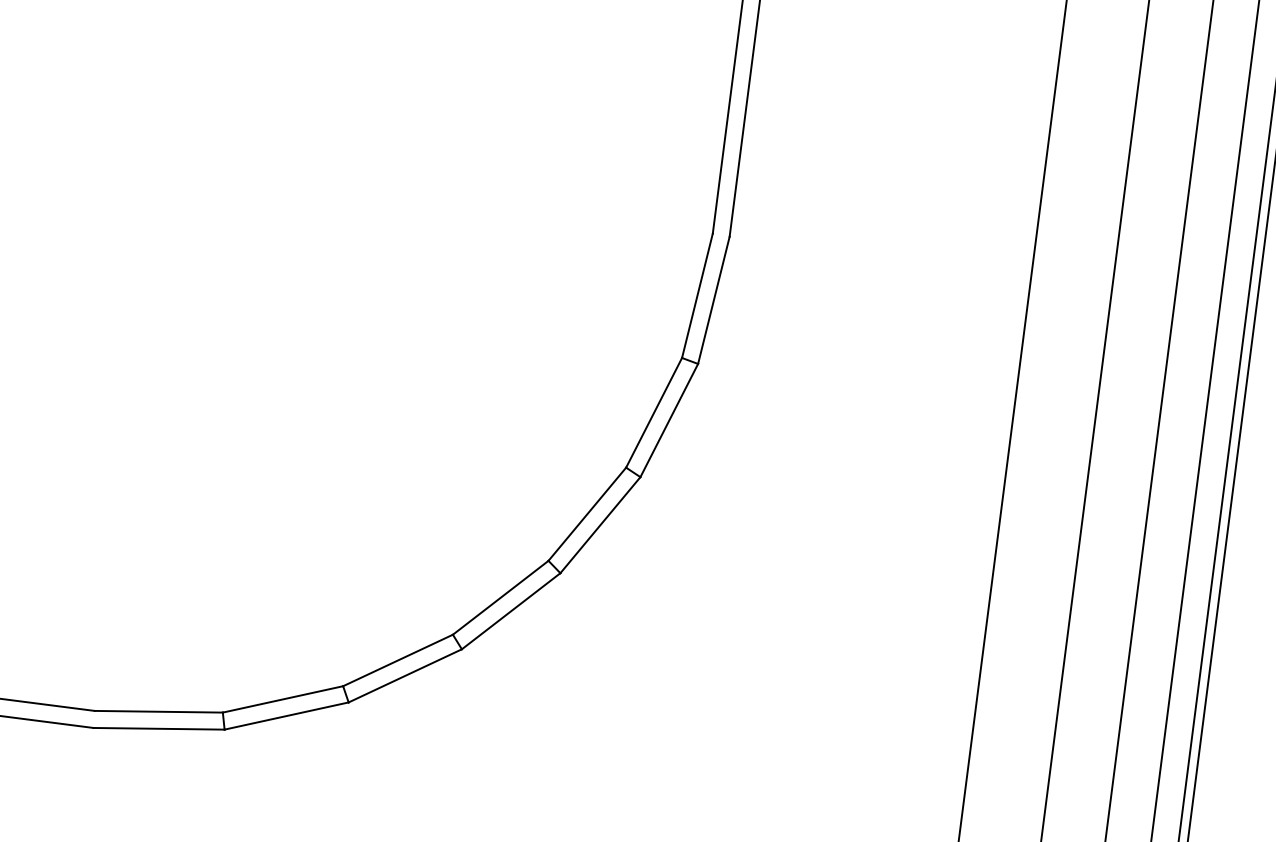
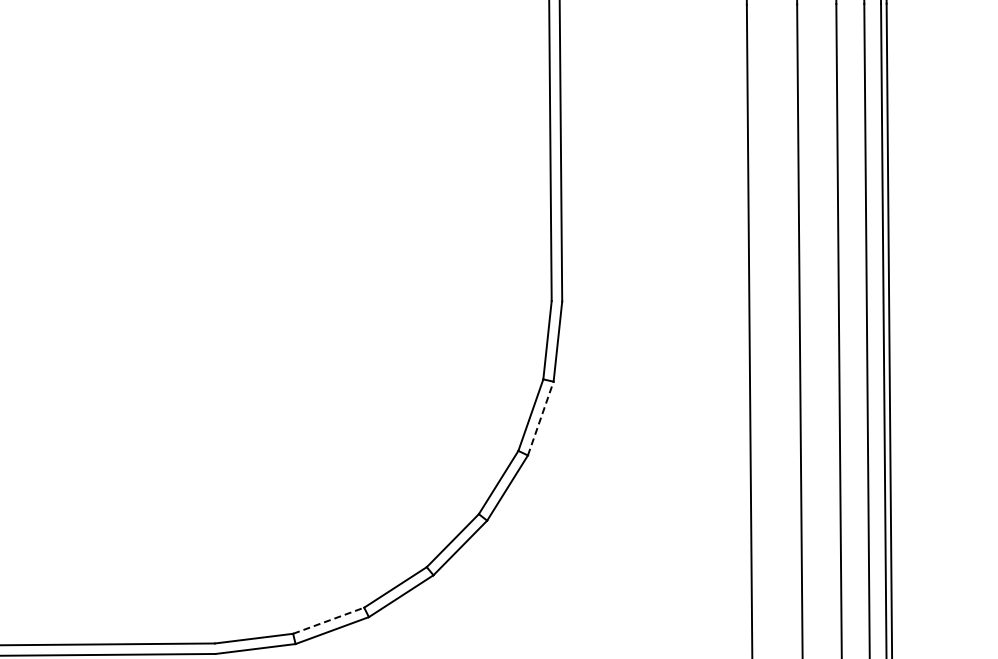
line: (668, 420) -> (540, 418), solid -> dashed
line: (282, 698) -> (328, 620), solid -> dashed

